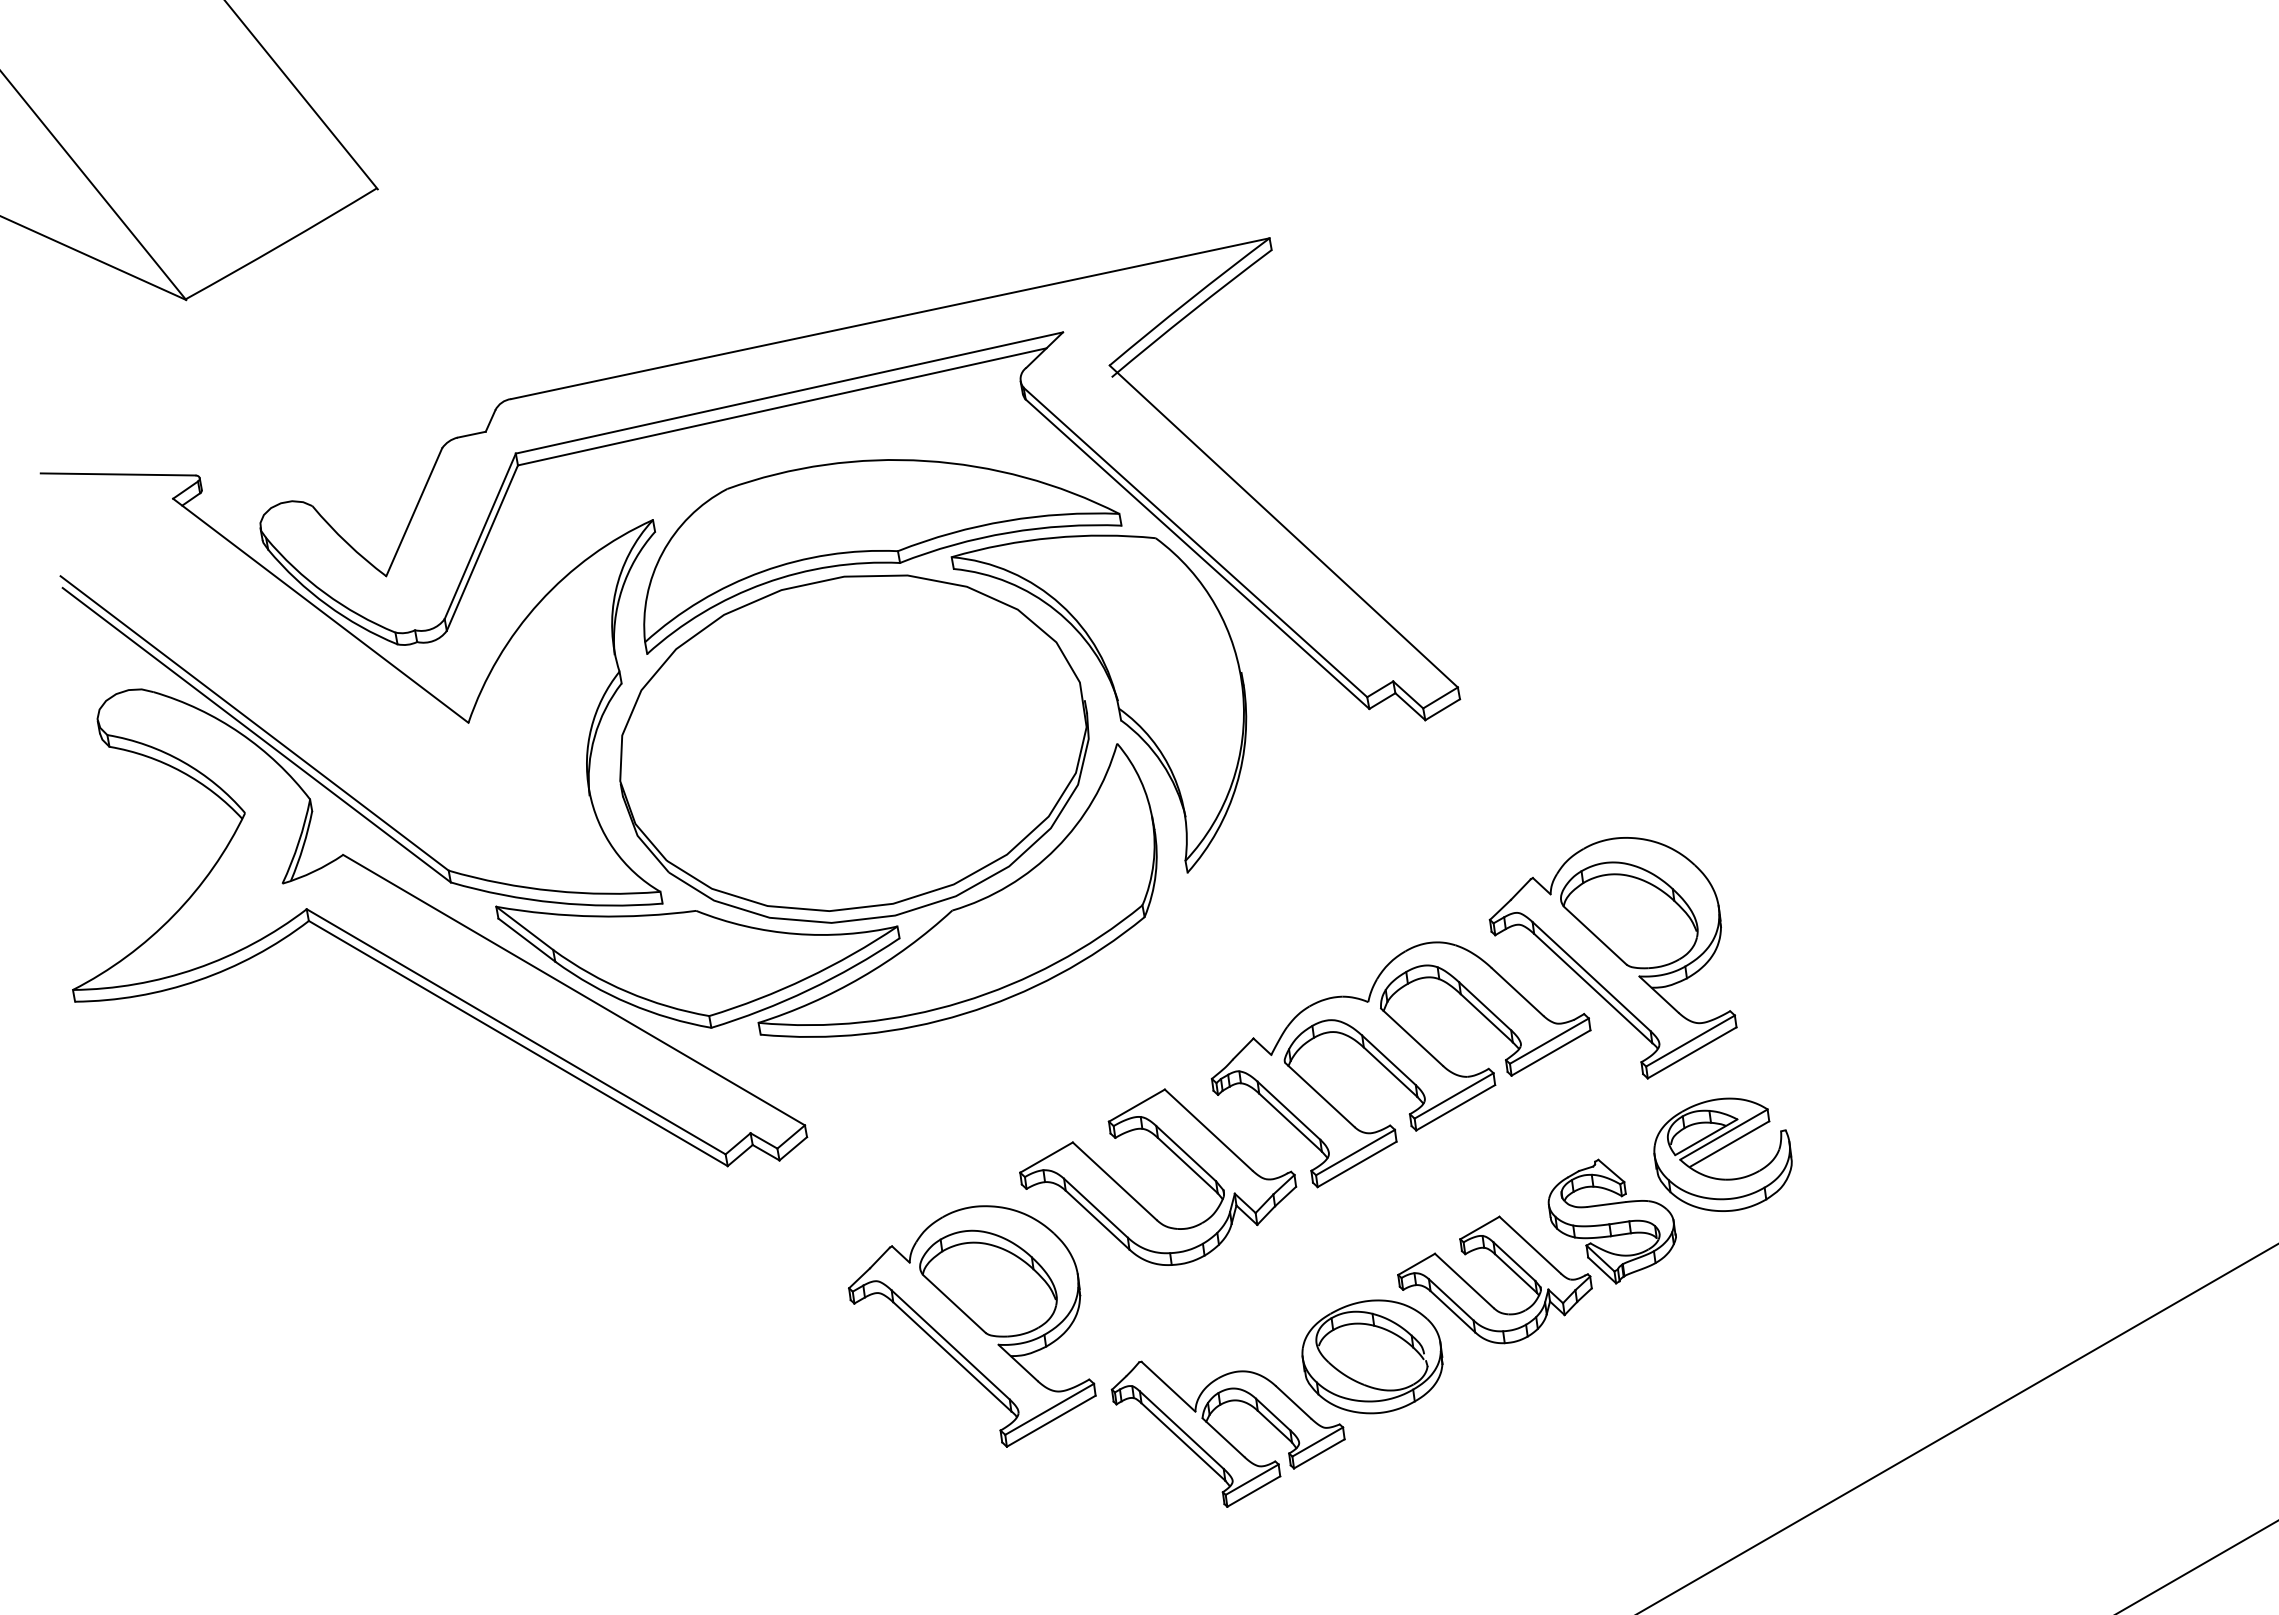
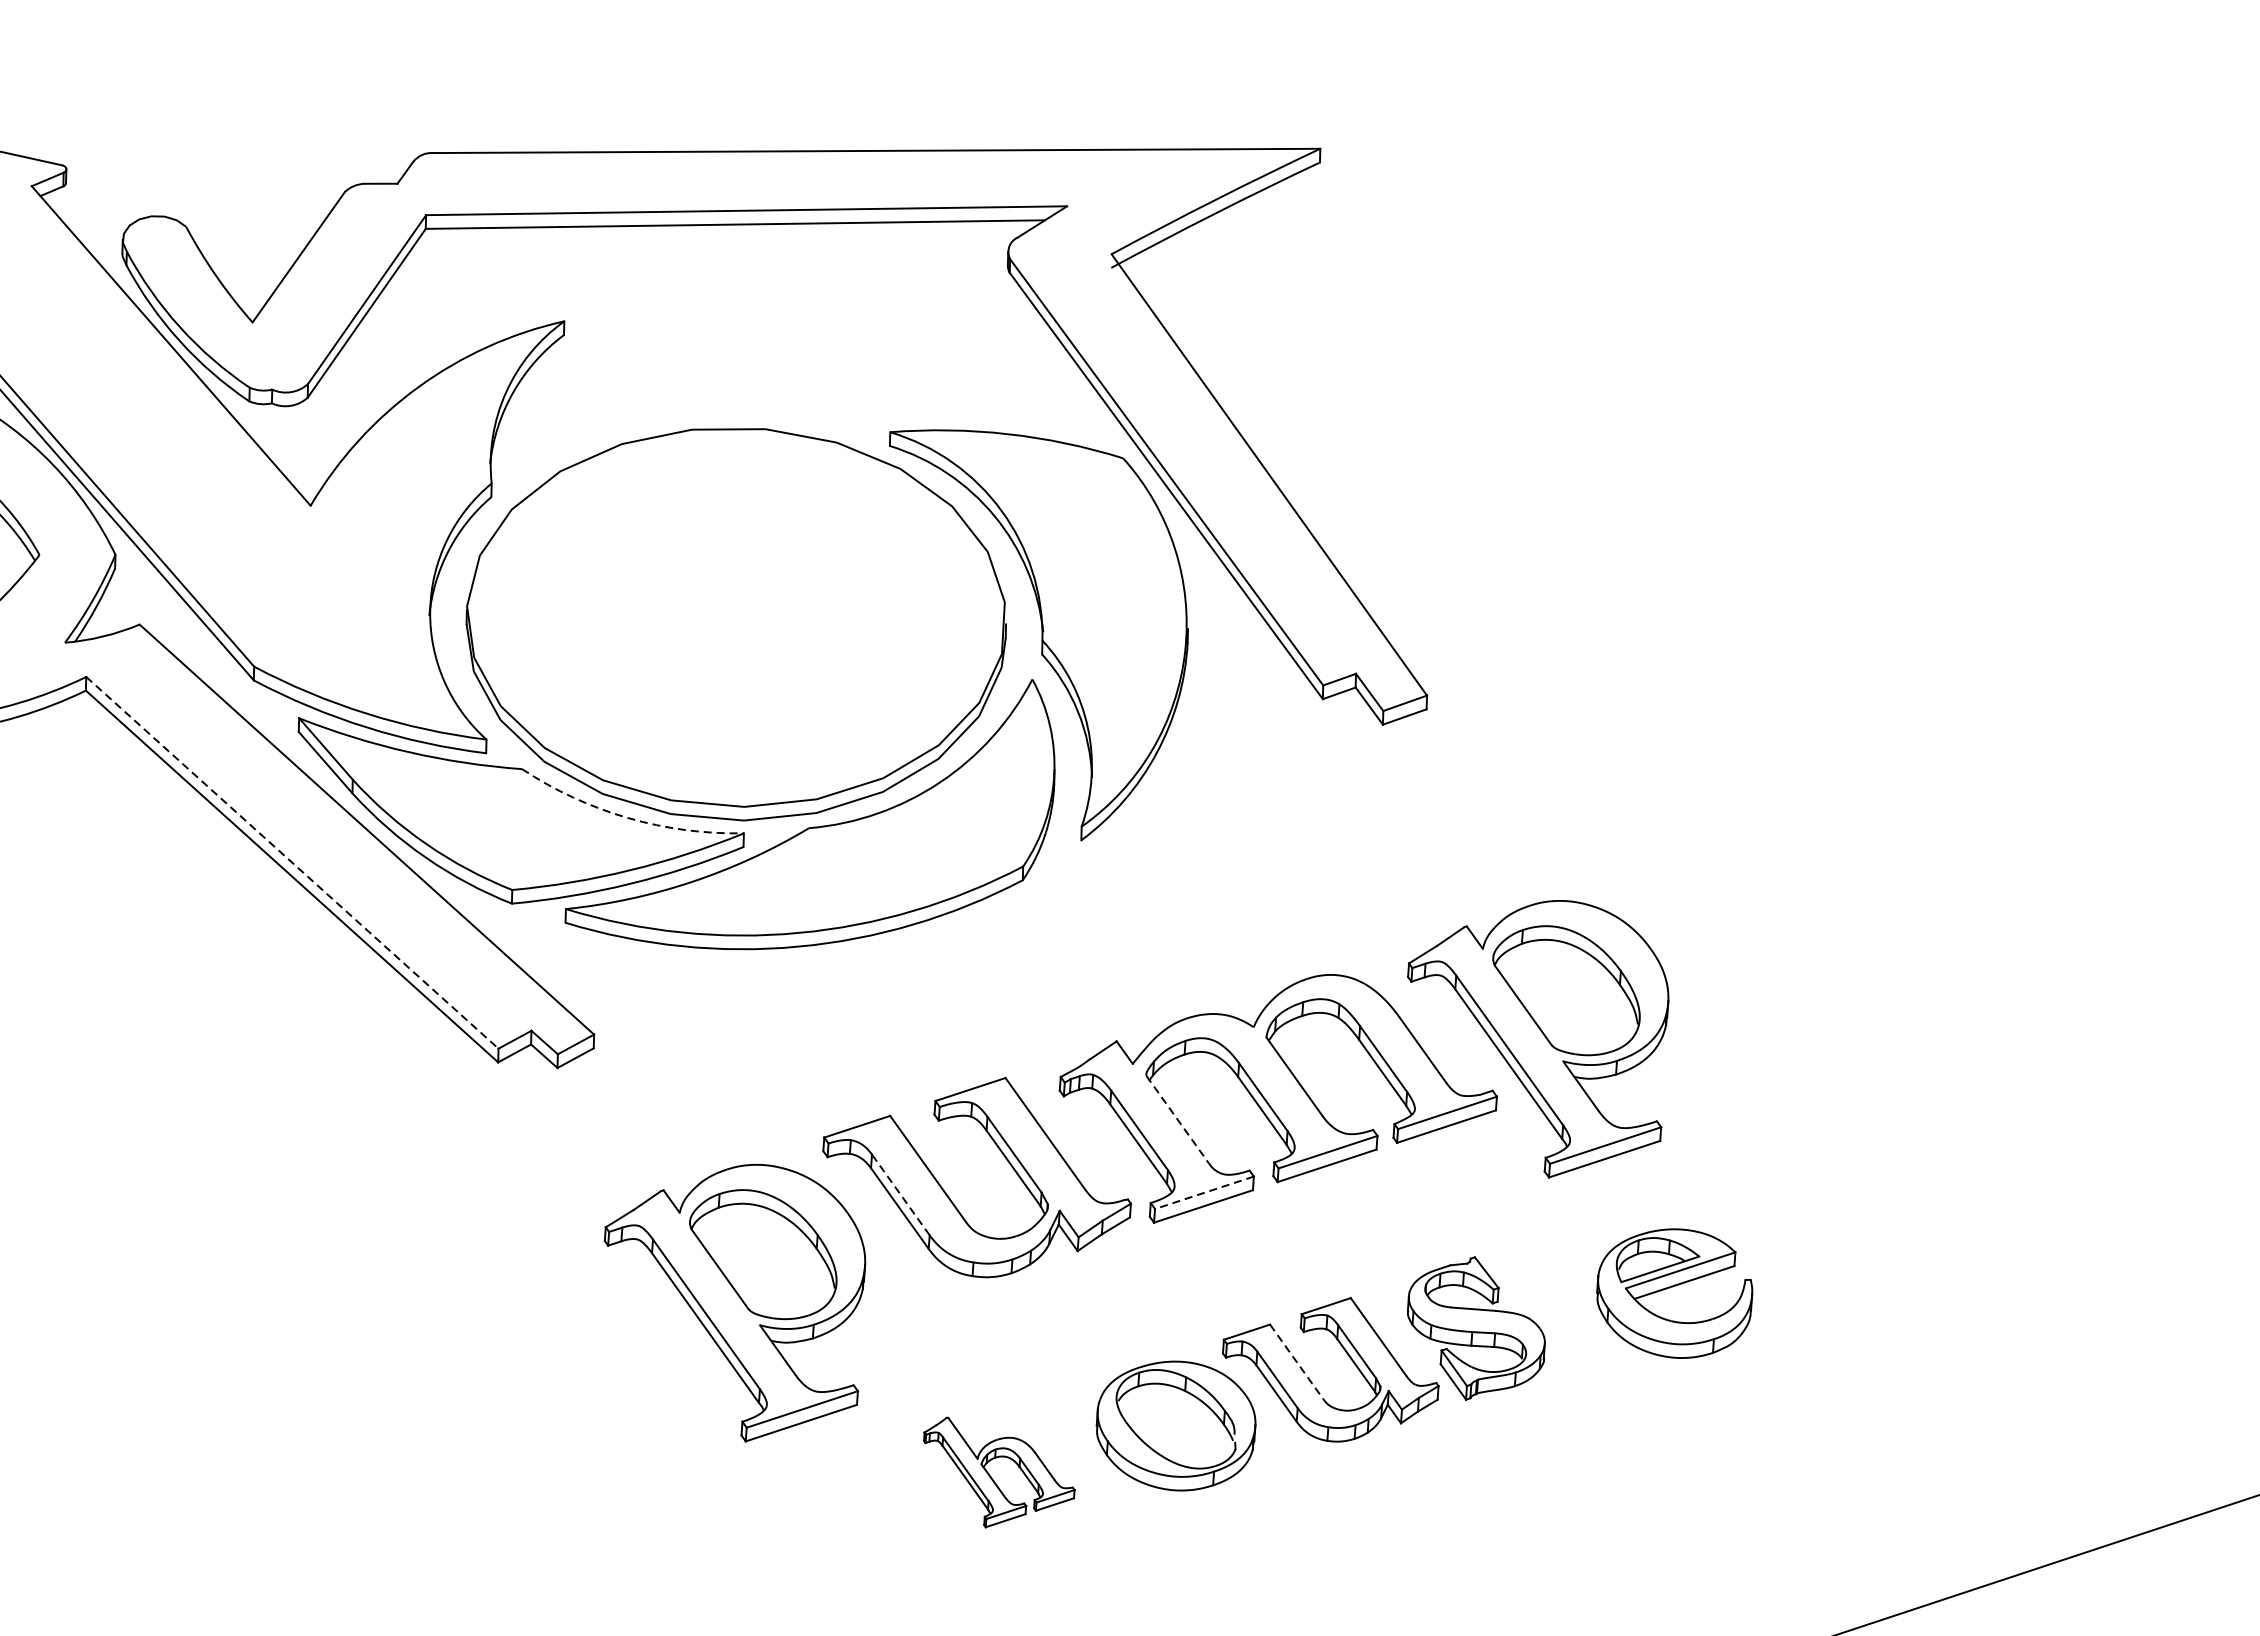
part: (882, 556) -> (812, 415), removed
arc: (795, 933) -> (628, 817), solid -> dashed
line: (516, 1031) -> (292, 862), solid -> dashed
line: (1320, 1095) -> (1178, 1120), solid -> dashed
line: (1355, 1152) -> (1204, 1192), solid -> dashed
part: (1722, 1154) -> (1674, 1292), moved
line: (1095, 1207) -> (900, 1194), solid -> dashed
line: (1464, 1280) -> (1296, 1361), solid -> dashed
part: (1227, 1433) -> (995, 1477), size x0.6

